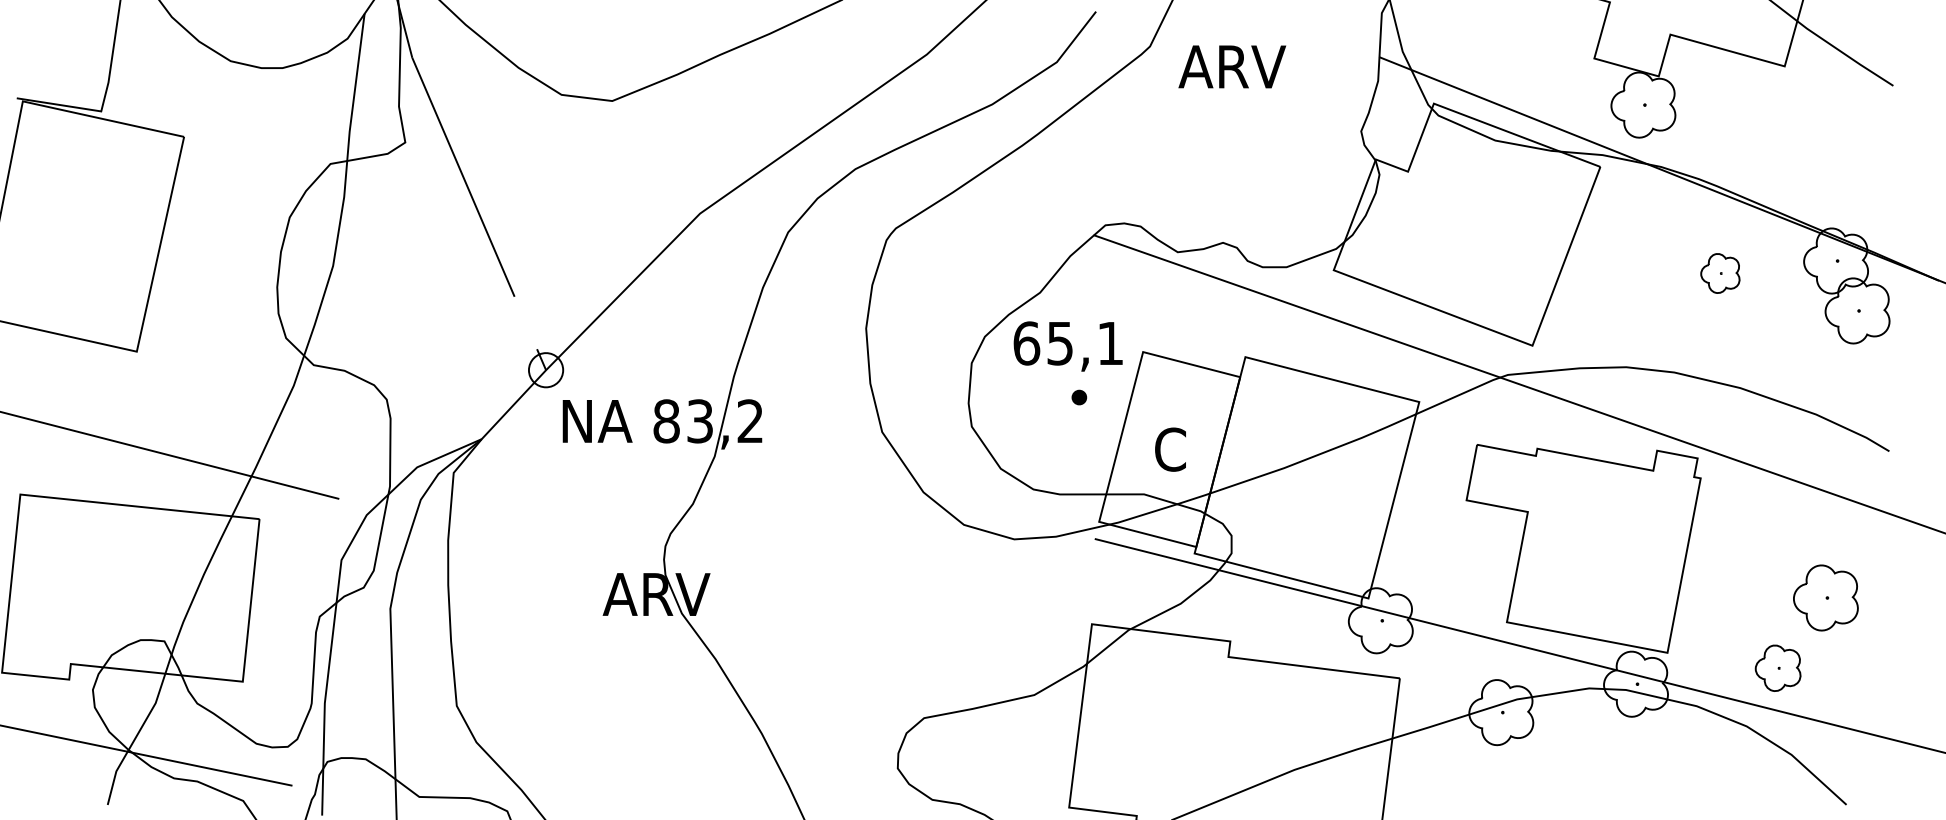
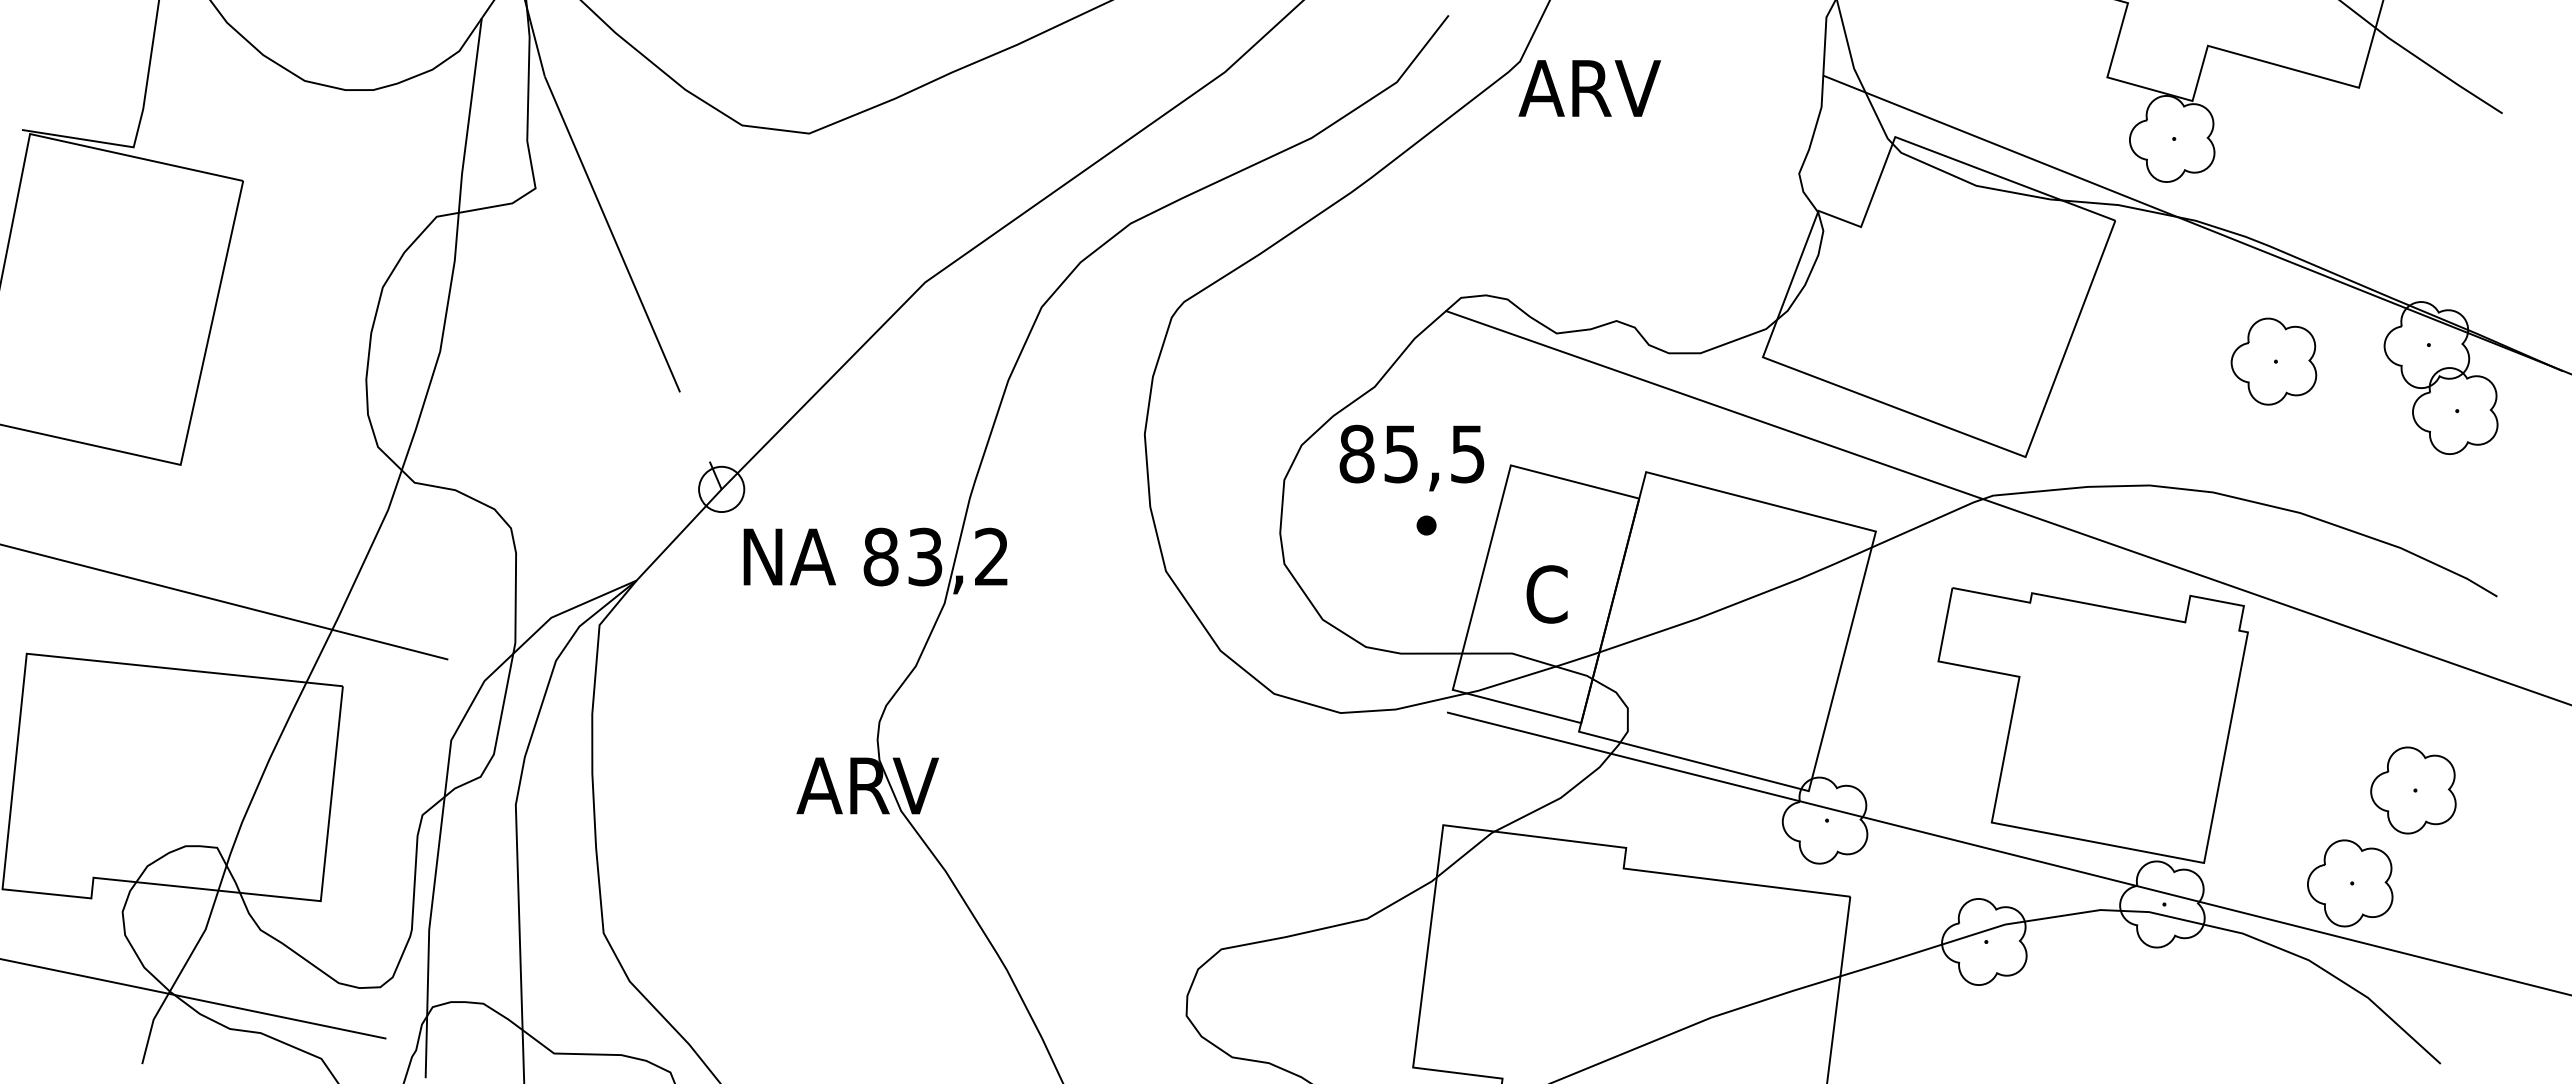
text: (1232, 66) -> (1589, 88), moved
part: (1720, 273) -> (2273, 361), size x1.67
text: (1067, 343) -> (1411, 453), 65,1 -> 85,5
part: (1778, 668) -> (2350, 883), size x1.43

